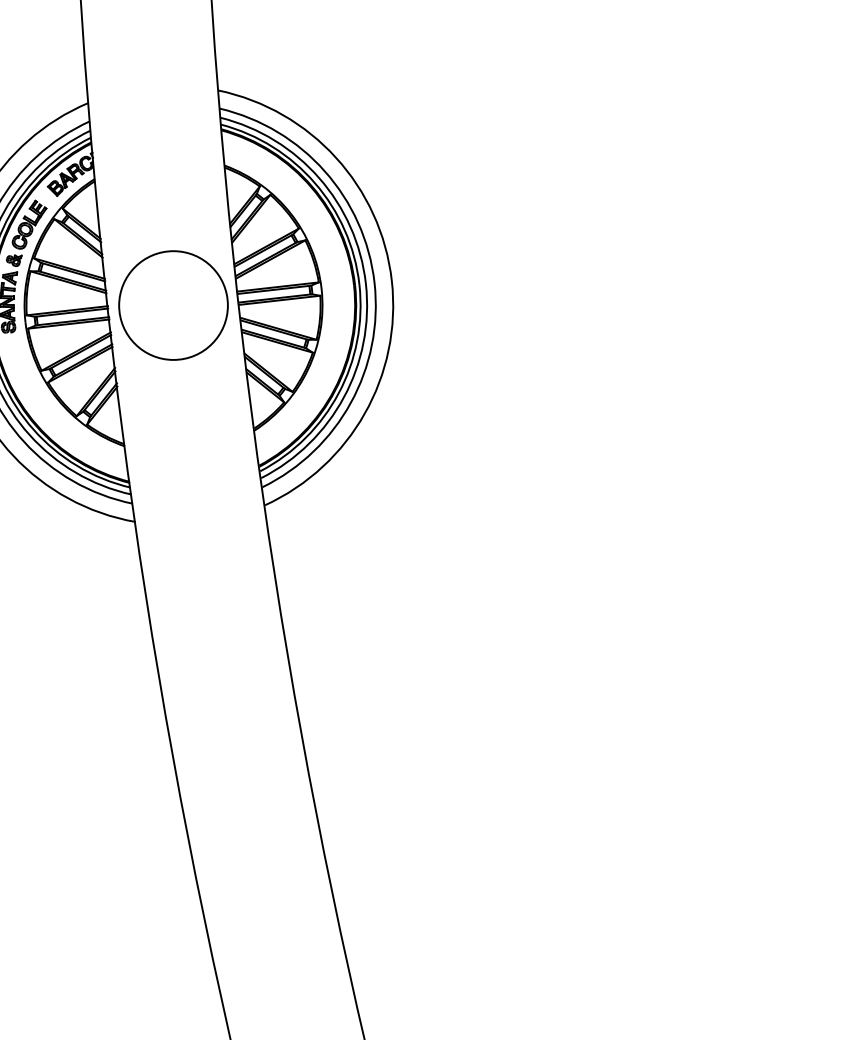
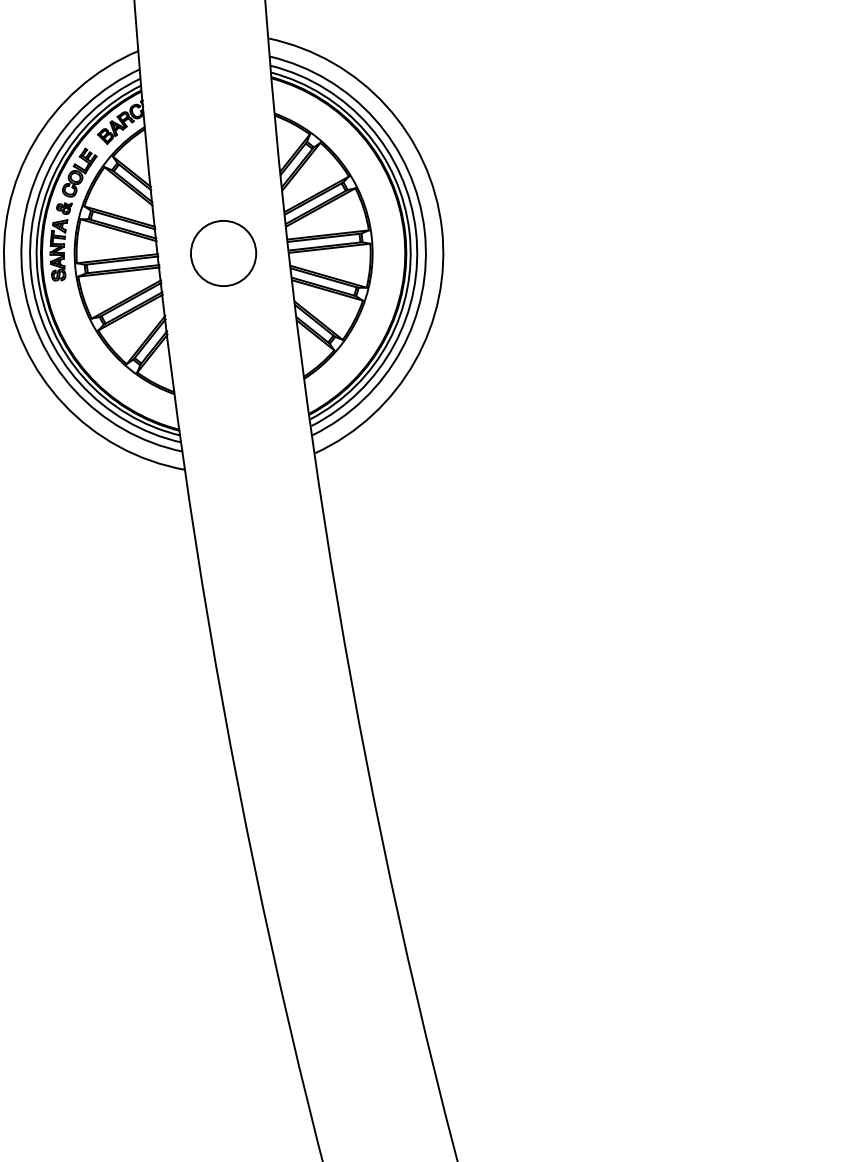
circle: (173, 305) -> (223, 253), size x0.6

